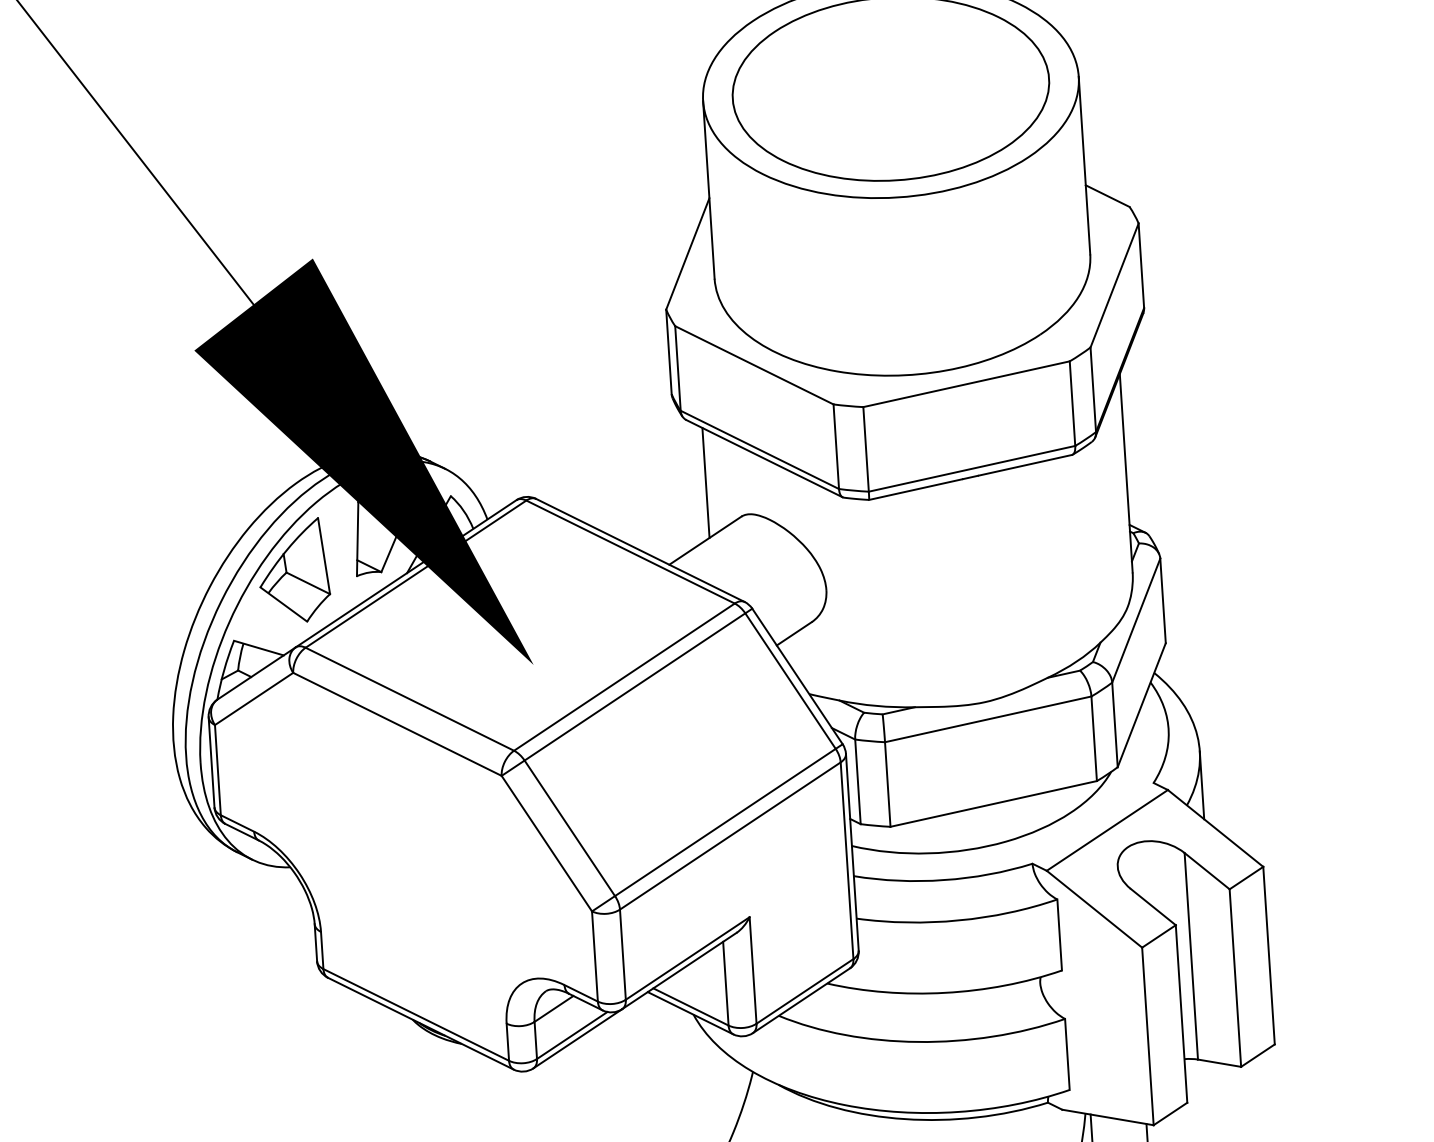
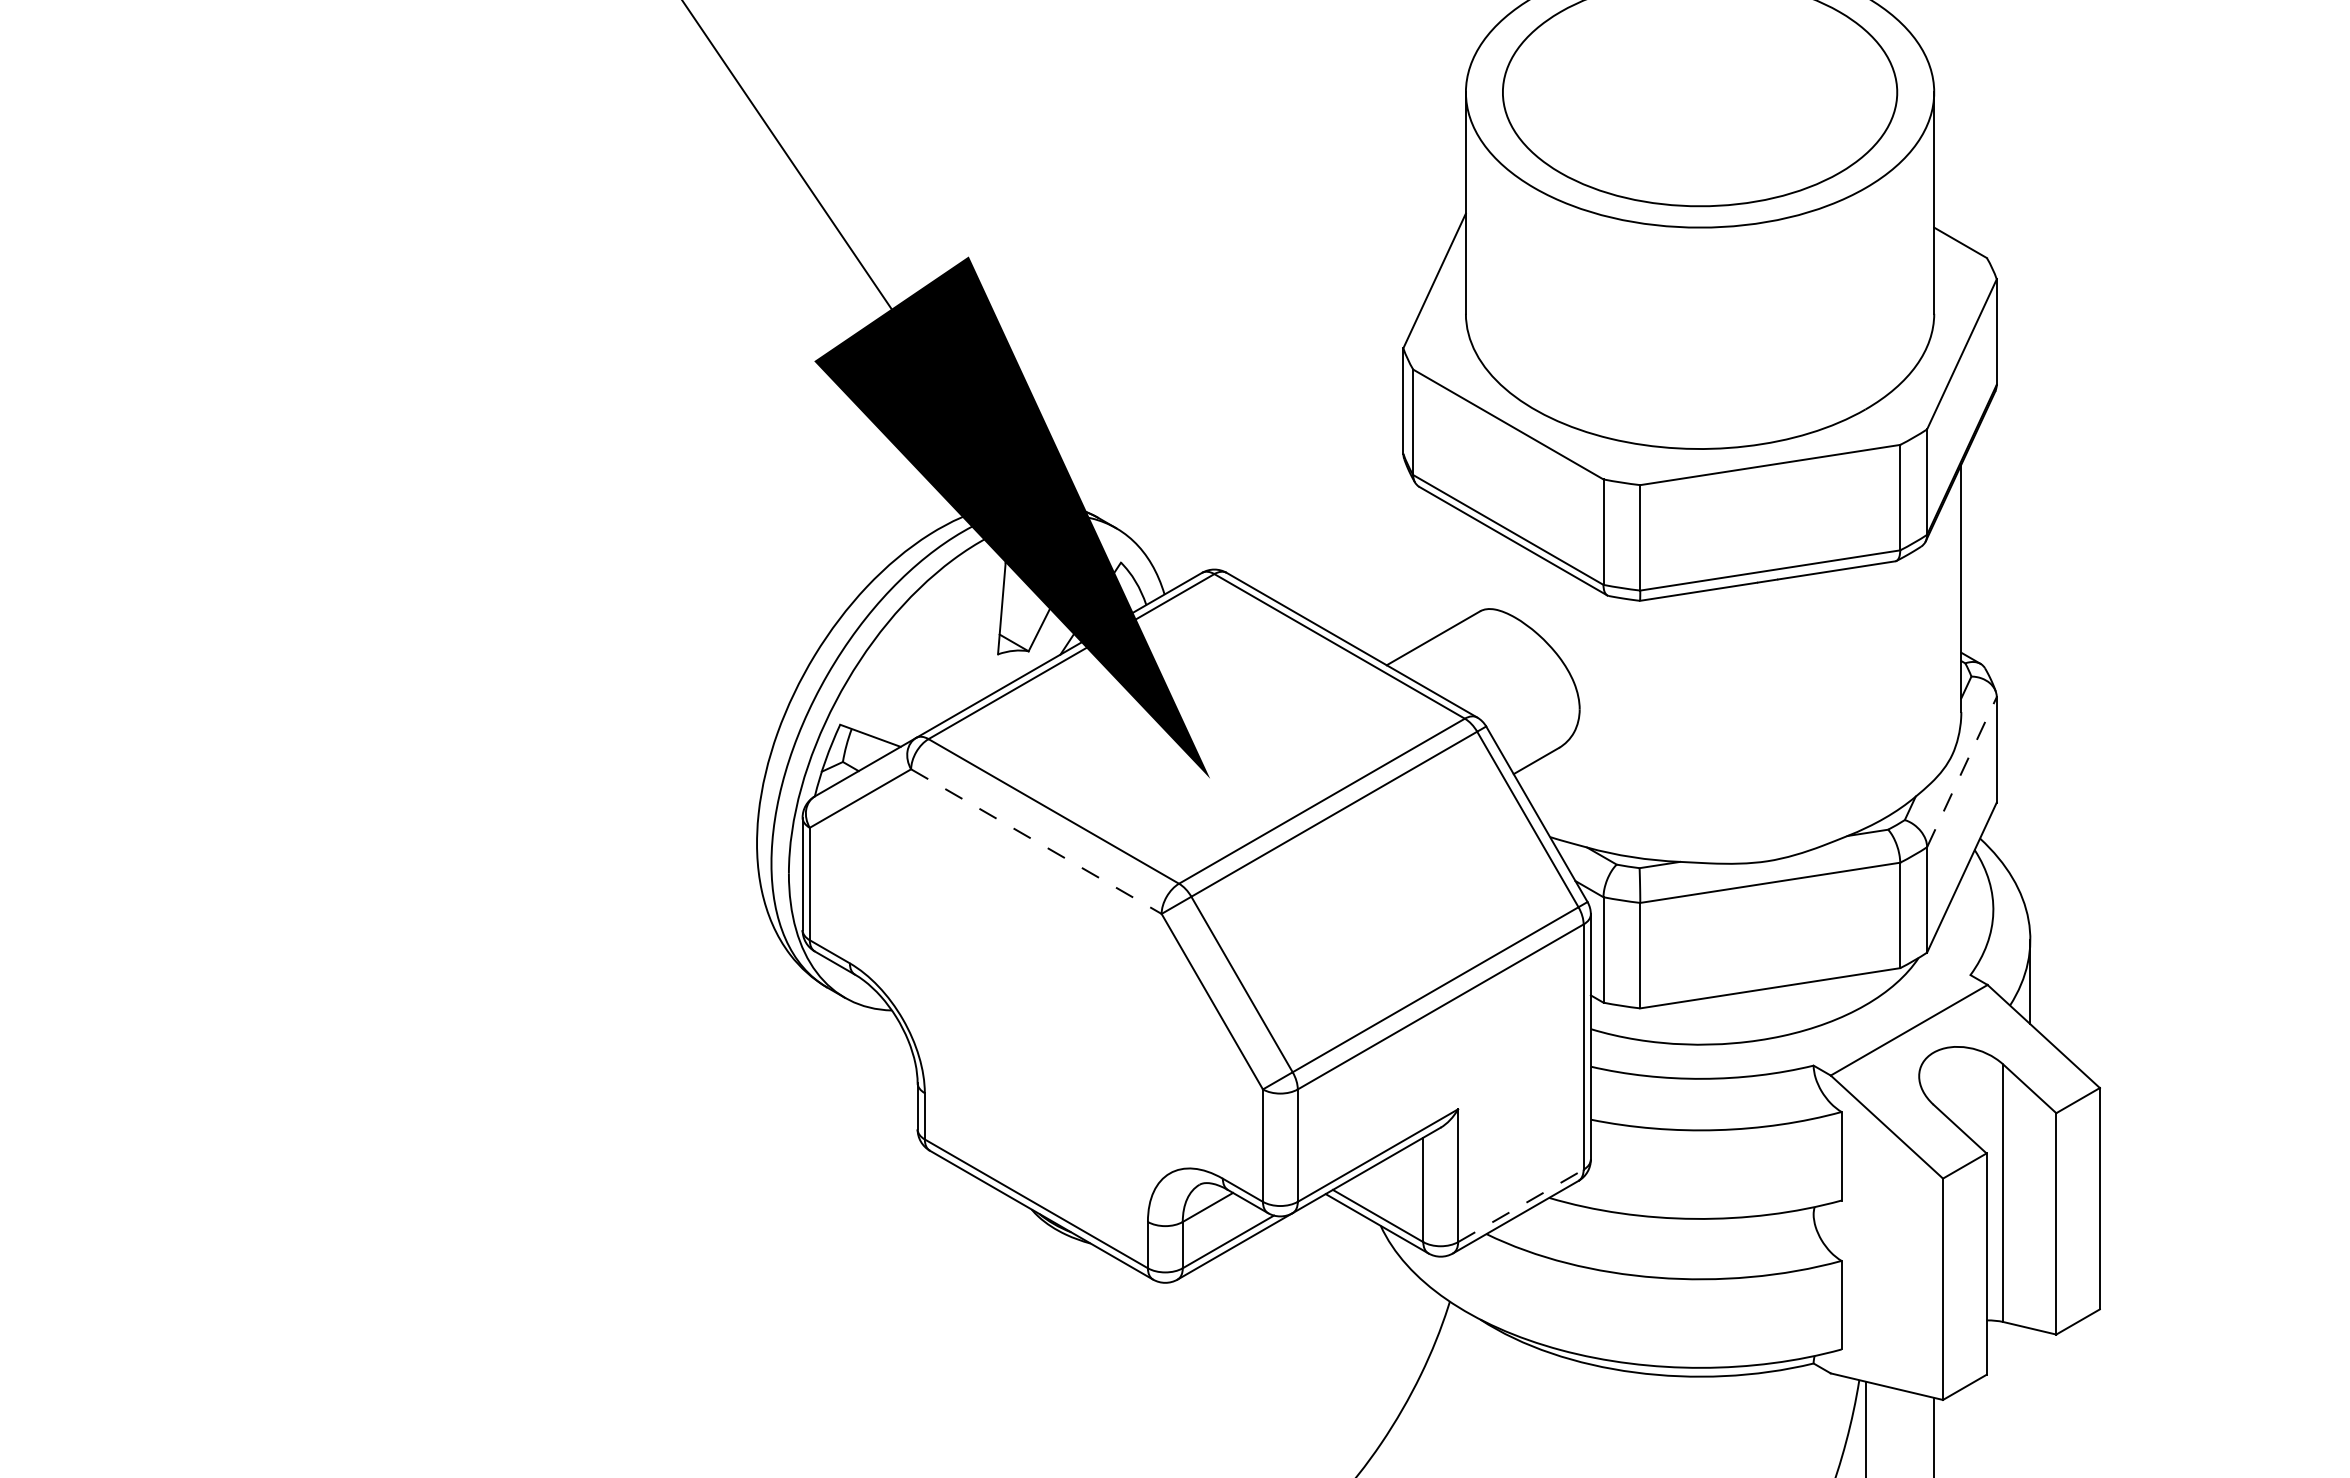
line: (705, 482) -> (1438, 566), removed
part: (294, 570) -> (920, 642), removed
line: (1135, 620) -> (1961, 772), solid -> dashed
line: (397, 724) -> (1036, 841), solid -> dashed
line: (805, 991) -> (1521, 1205), solid -> dashed

